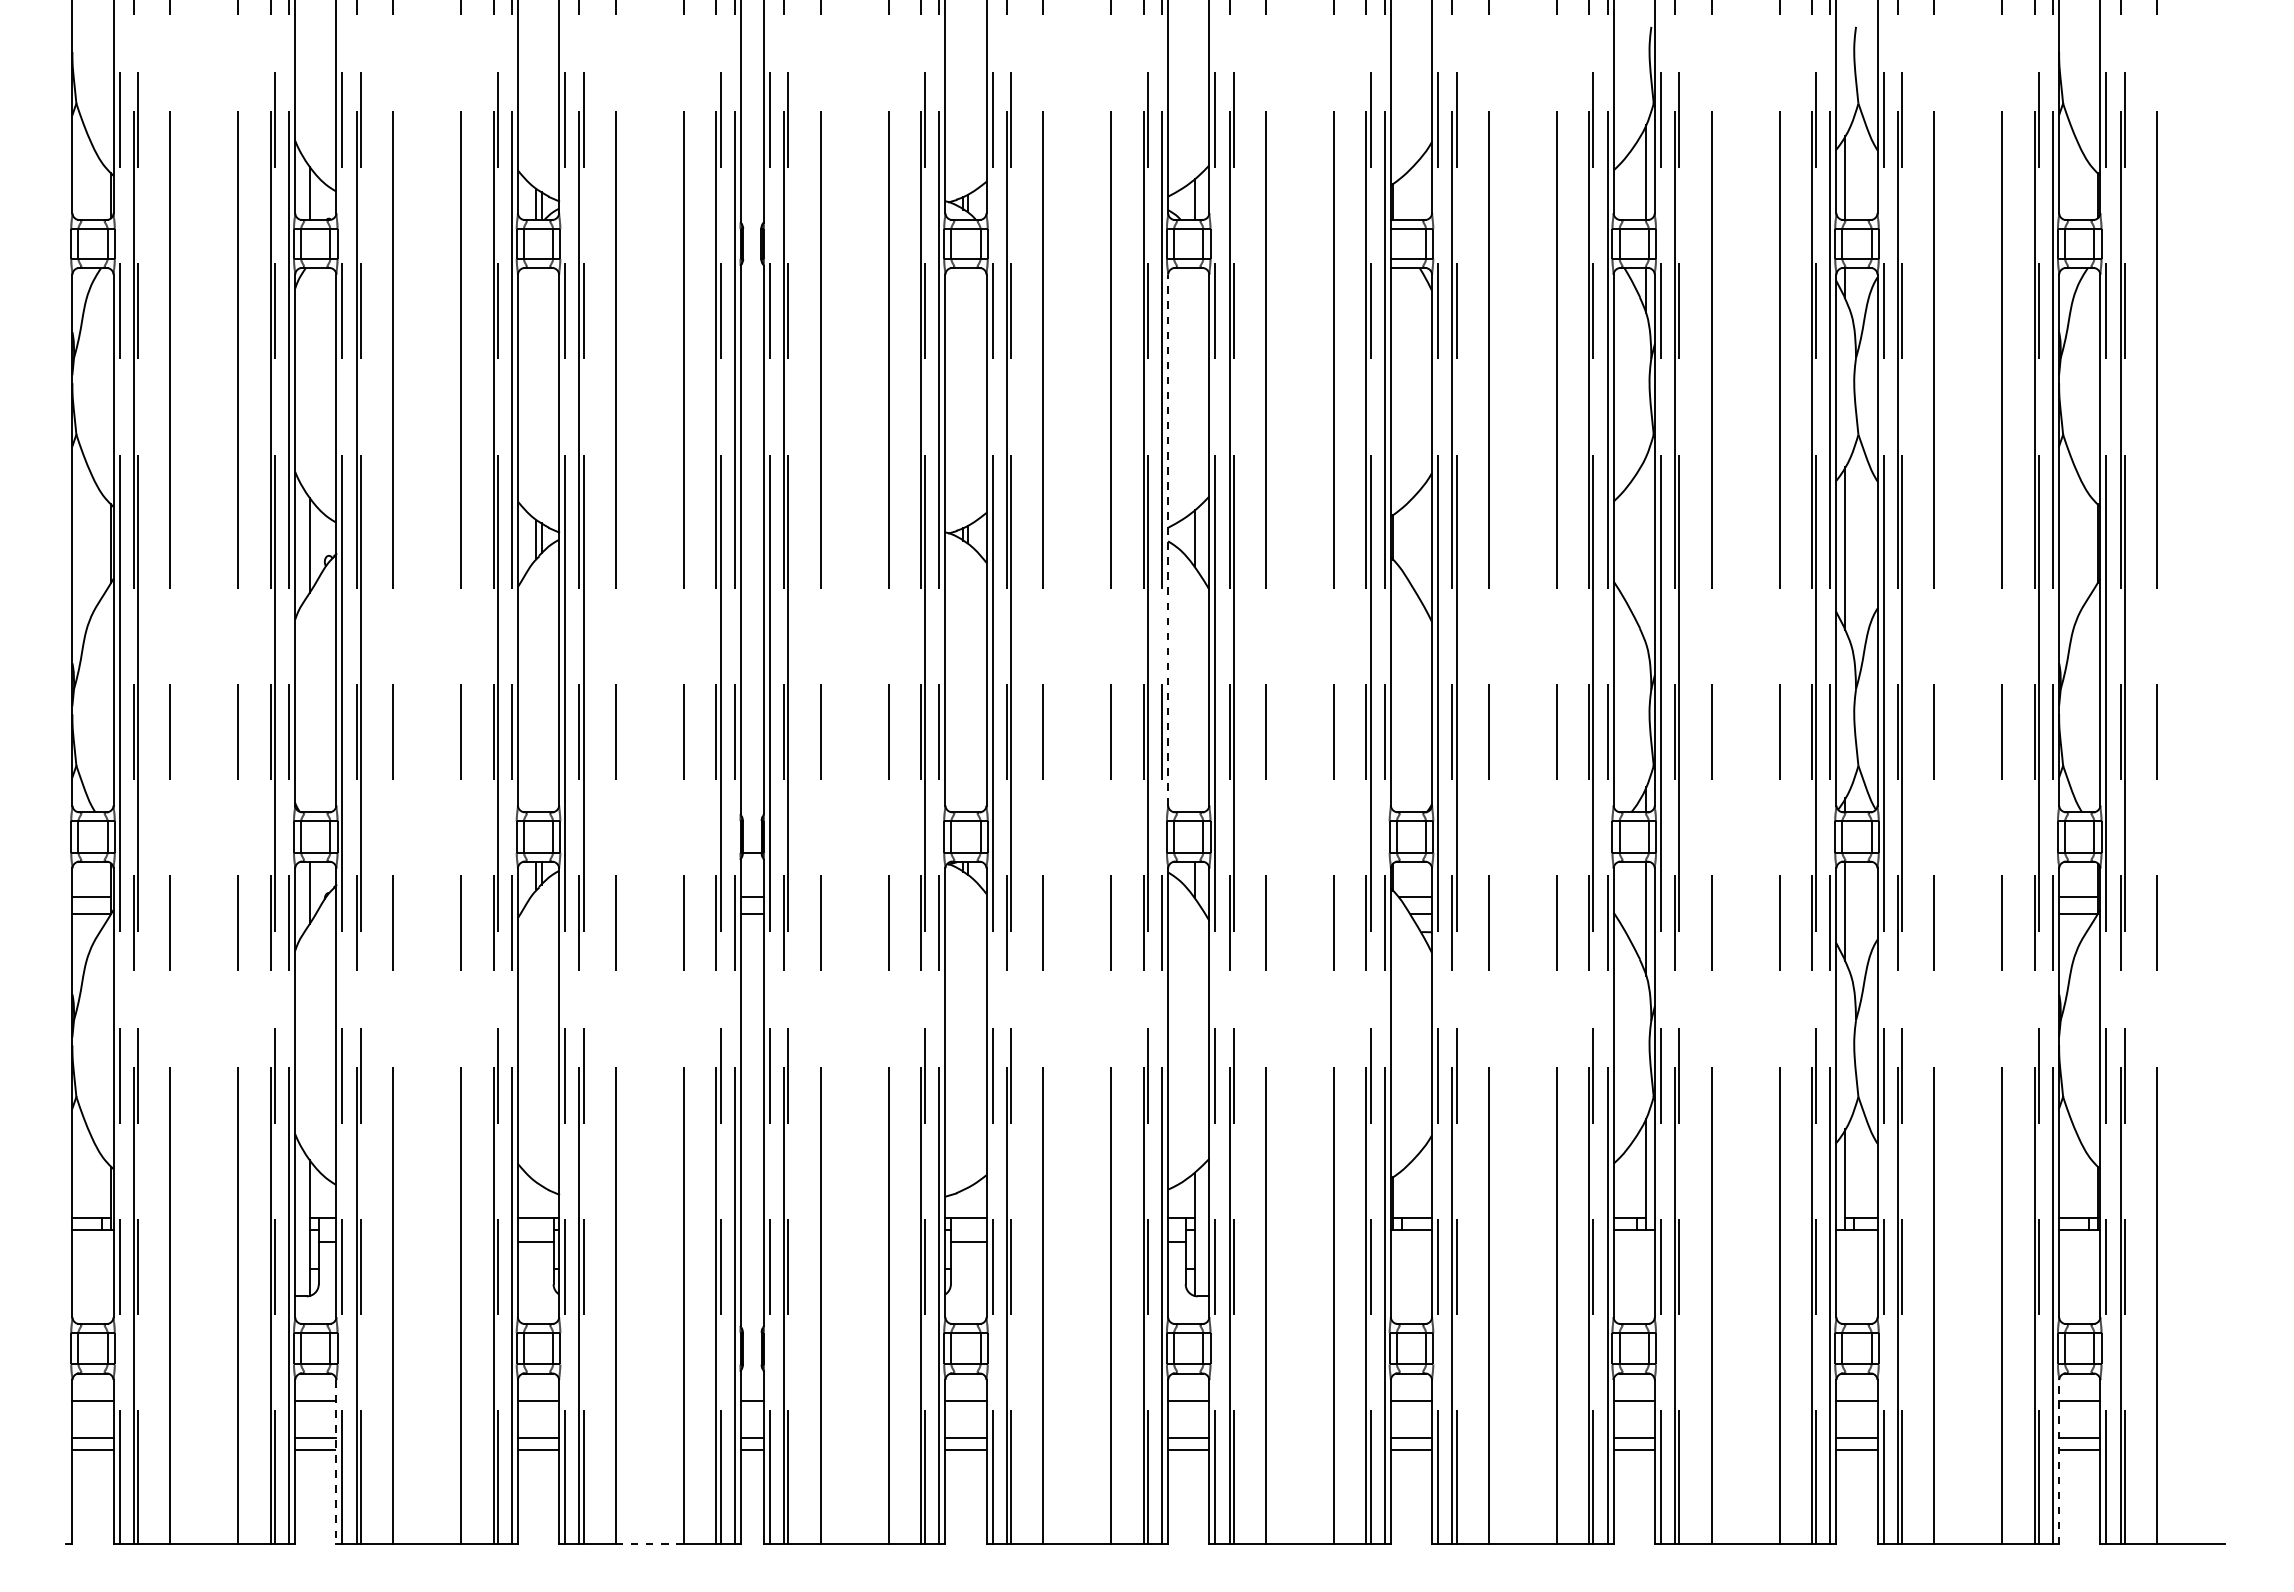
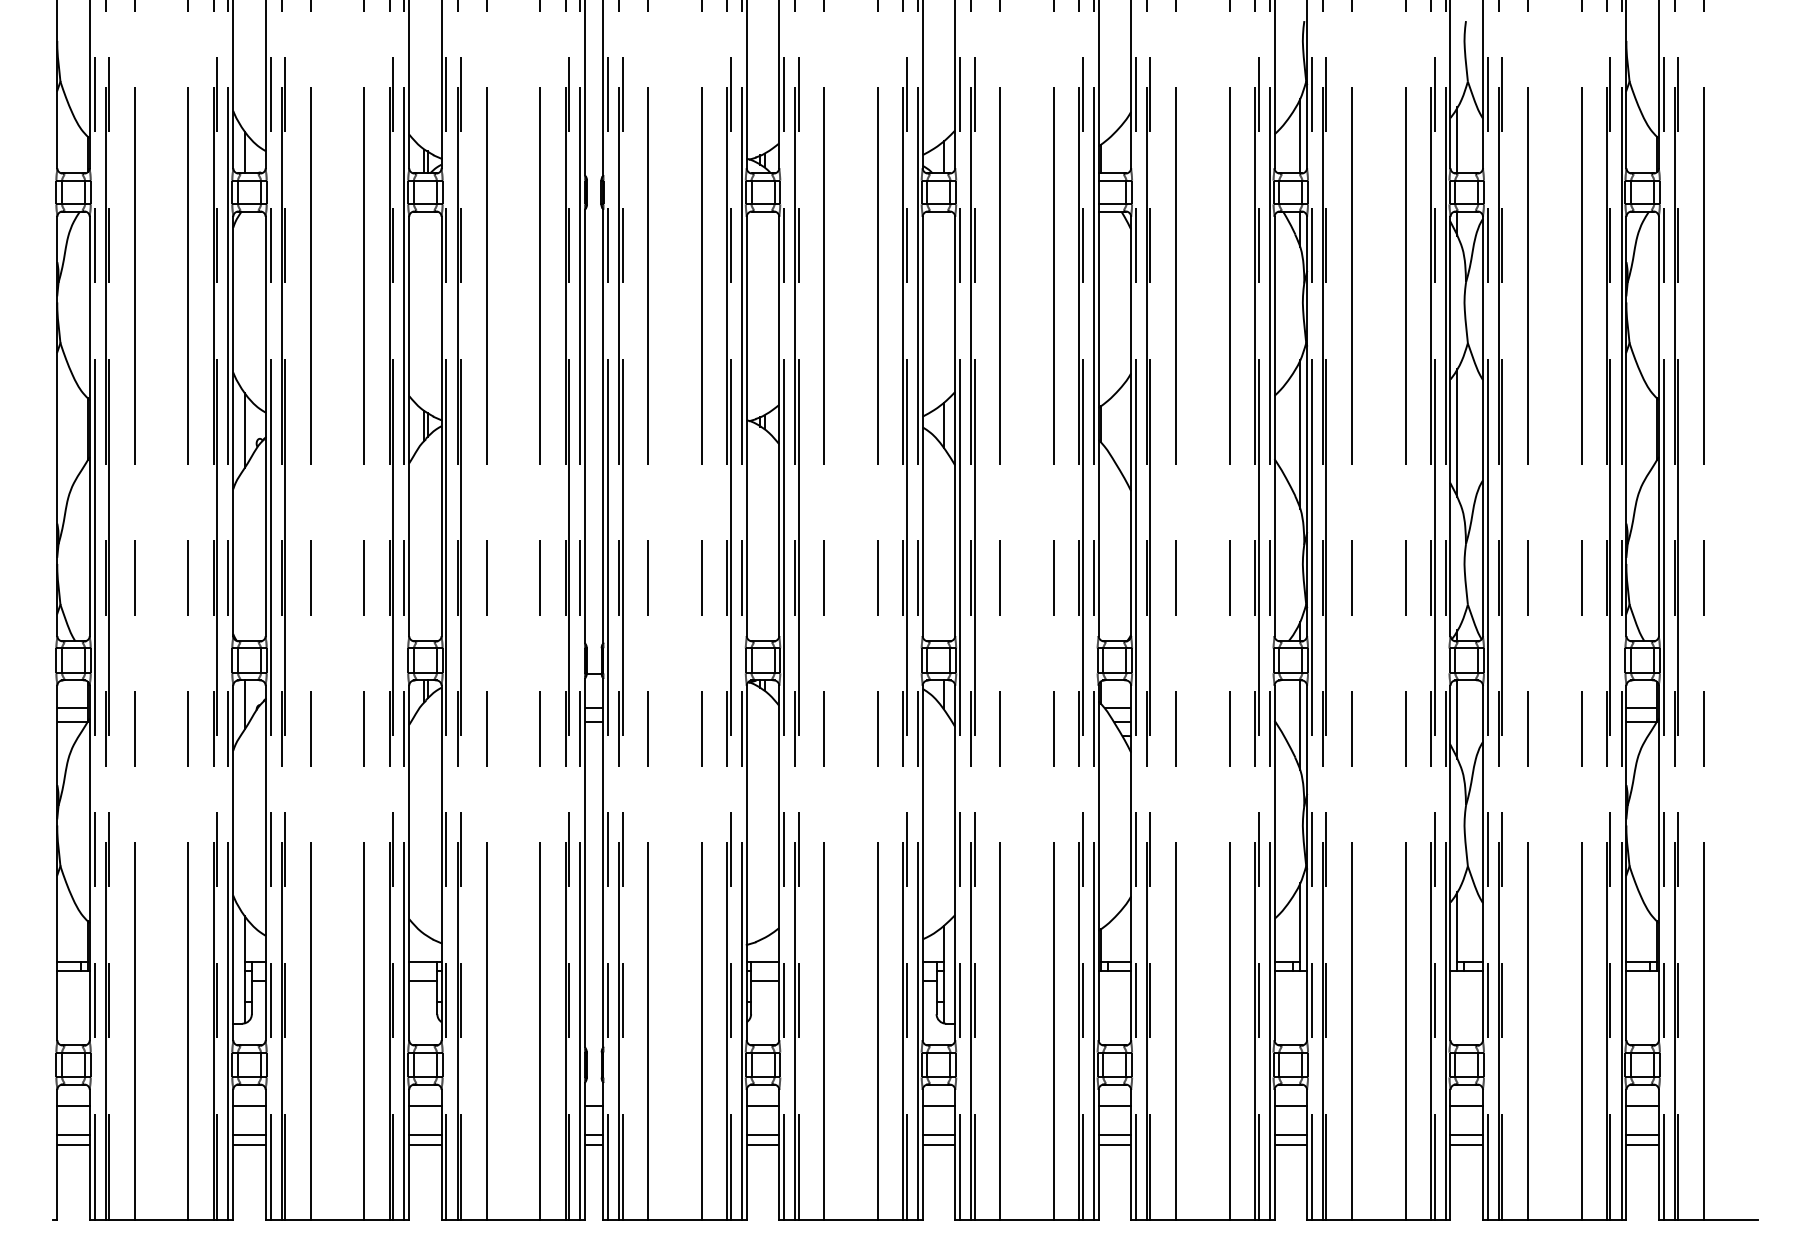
line: (1168, 540) -> (922, 426), dashed -> solid
line: (1646, 550) -> (1300, 434), added
line: (2059, 1461) -> (1626, 1154), dashed -> solid
line: (336, 1462) -> (265, 1154), dashed -> solid
line: (650, 1544) -> (513, 1219), dashed -> solid

